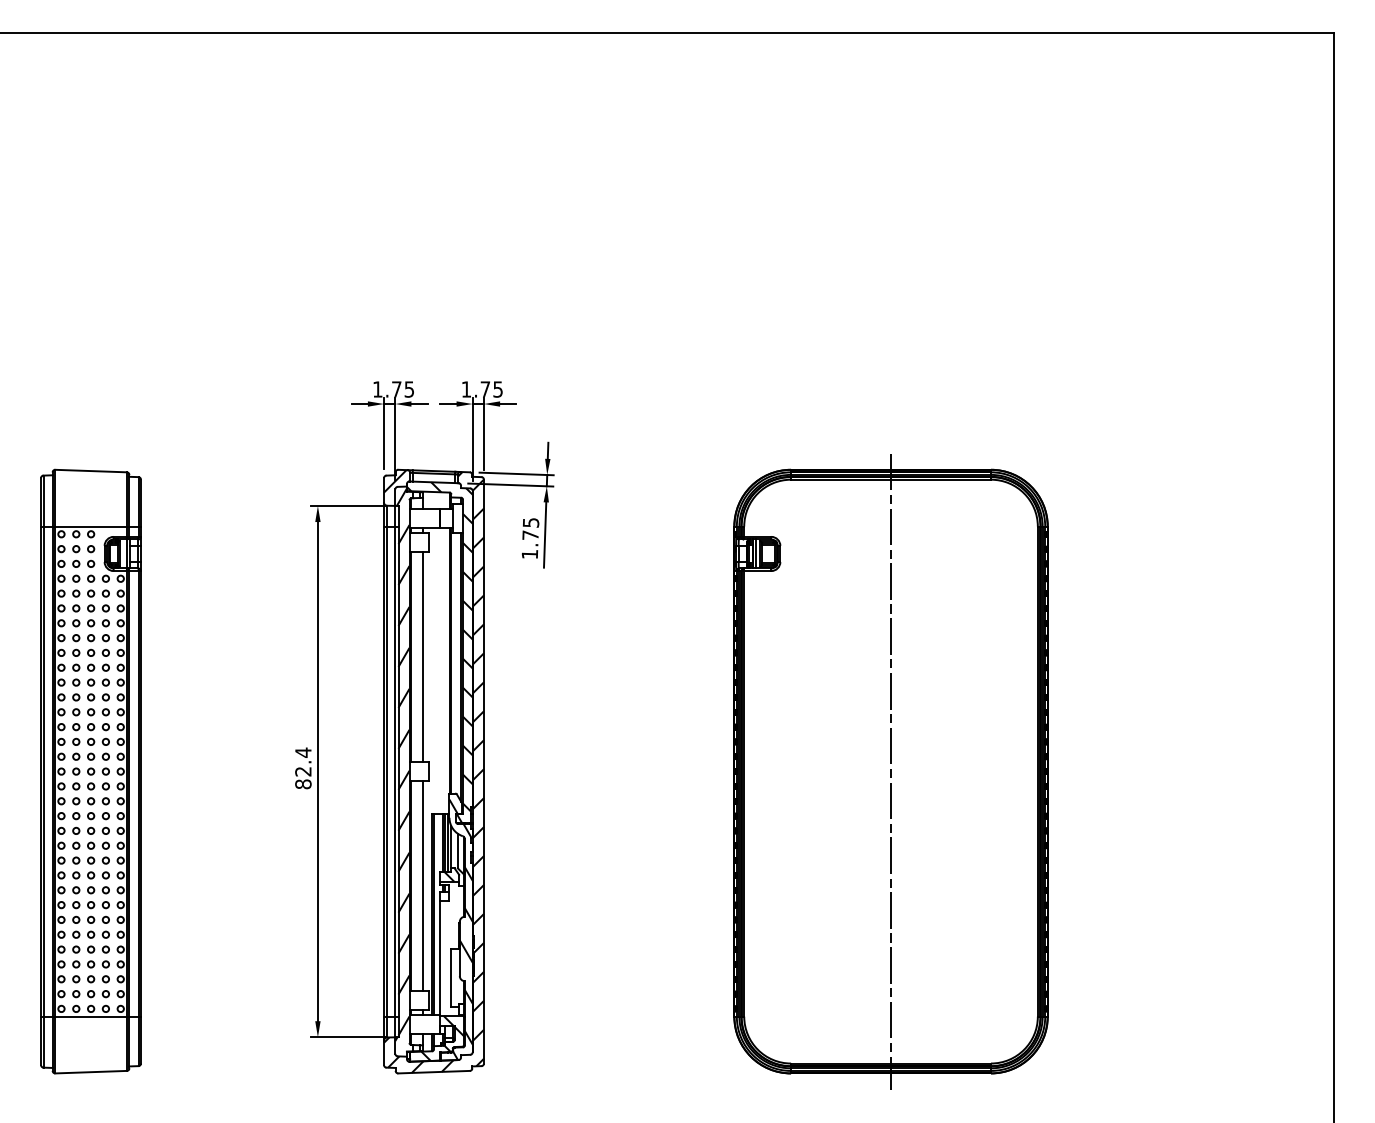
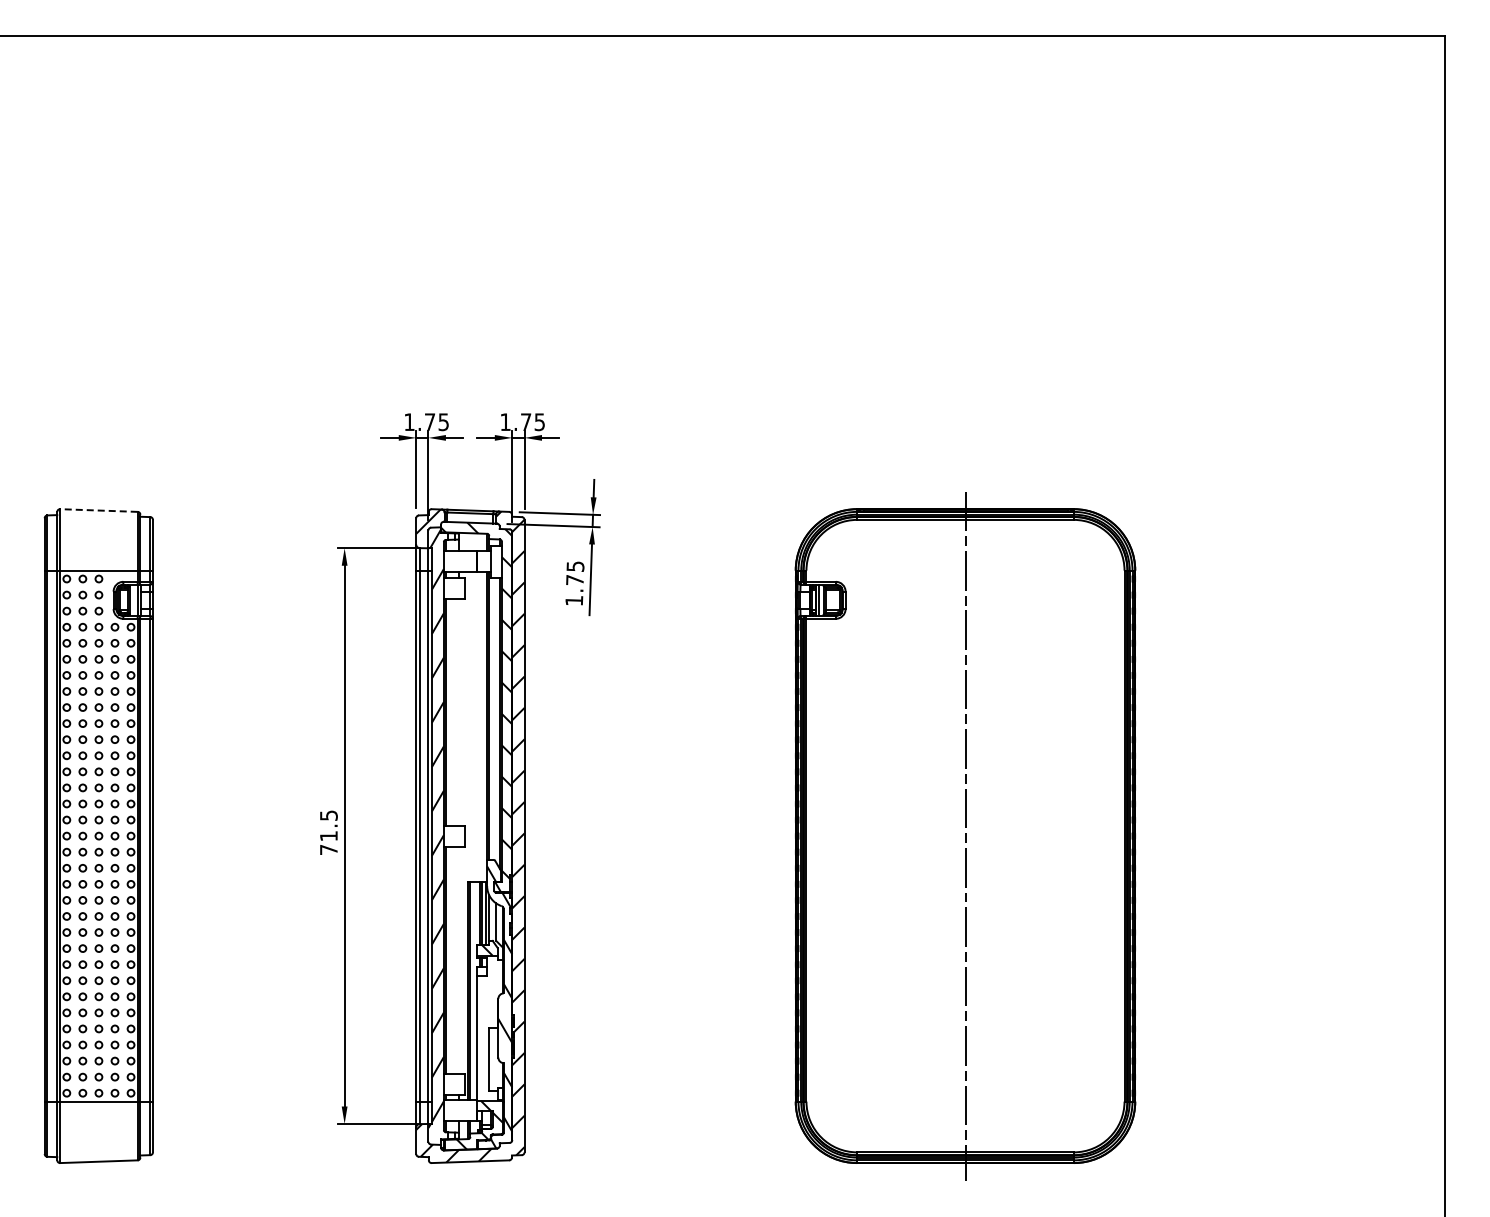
line: (90, 471) -> (98, 510), solid -> dashed
line: (423, 656) -> (458, 711), removed
text: (303, 768) -> (328, 832), 82.4 -> 71.5
line: (423, 885) -> (458, 959), removed

